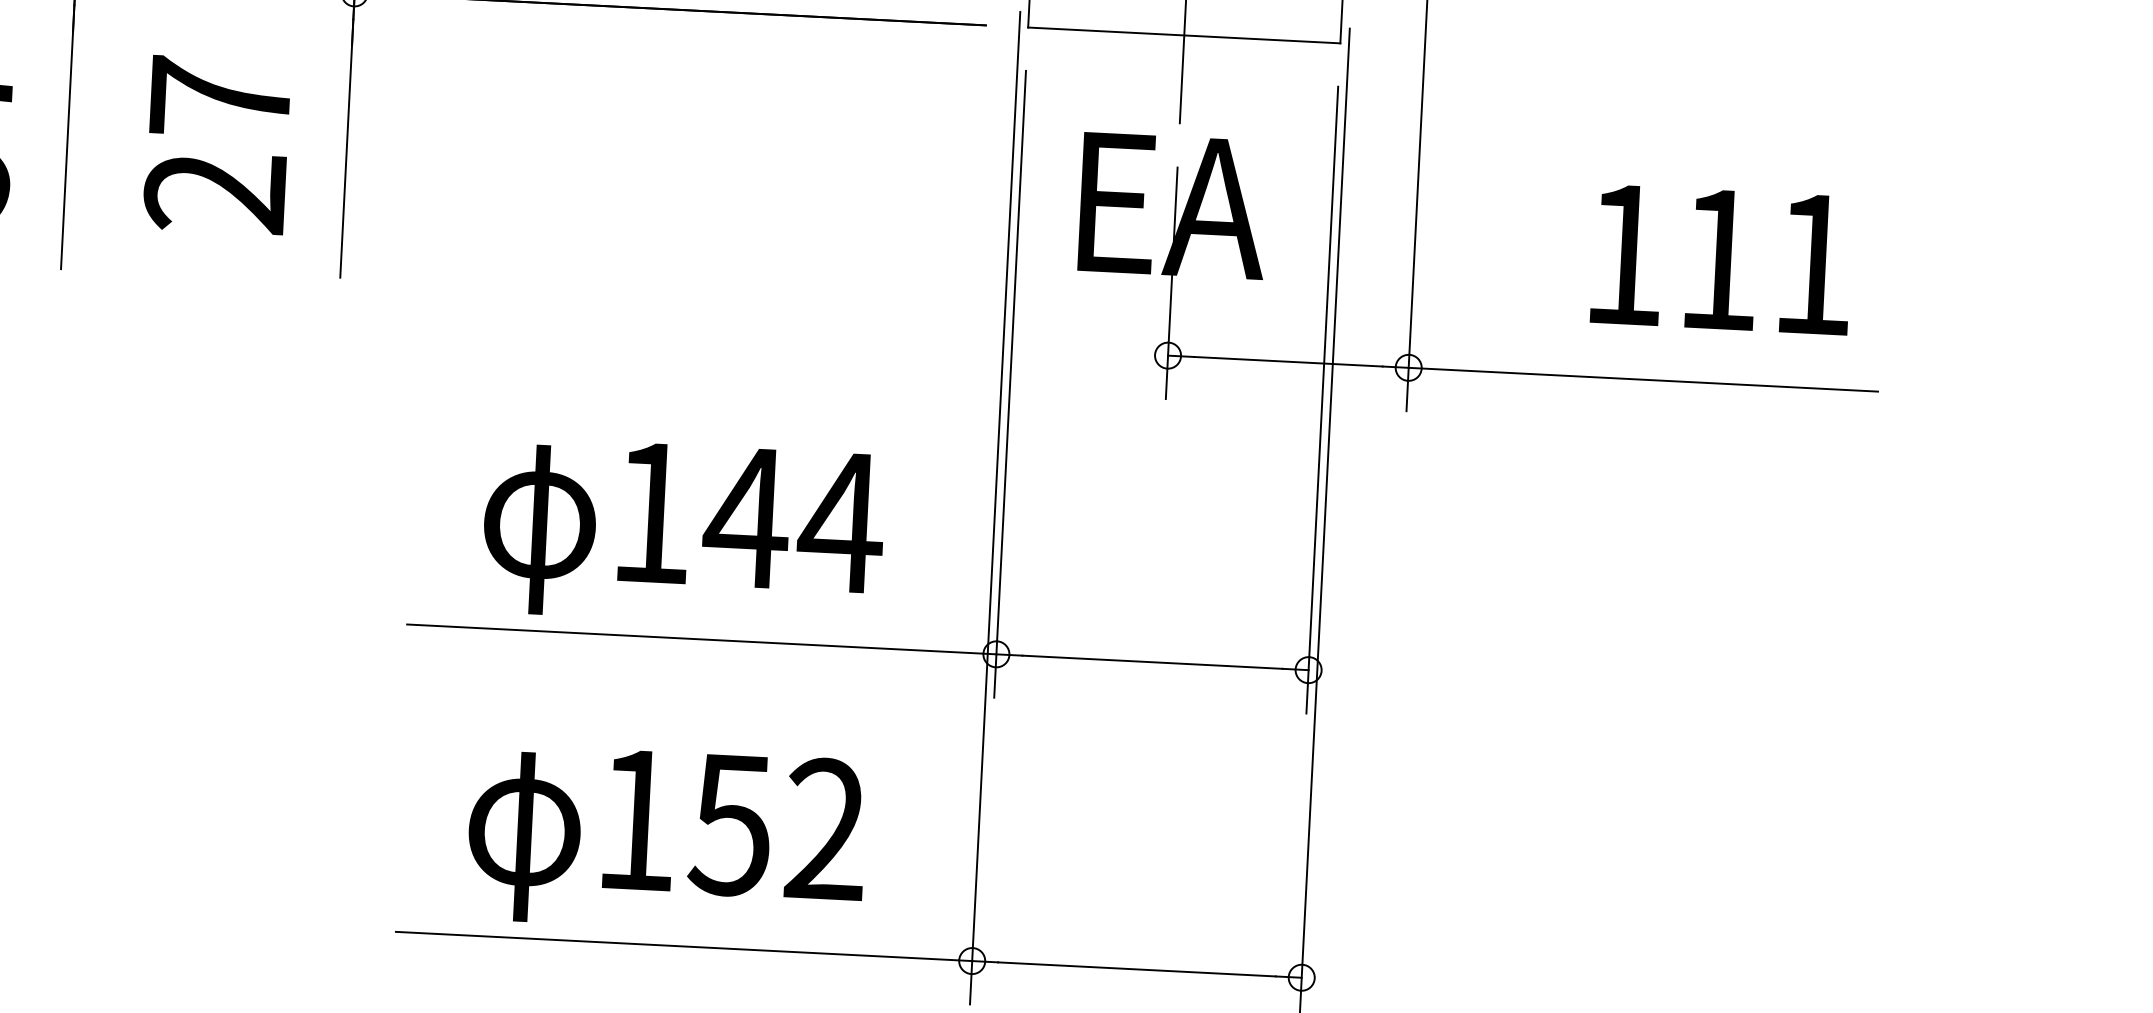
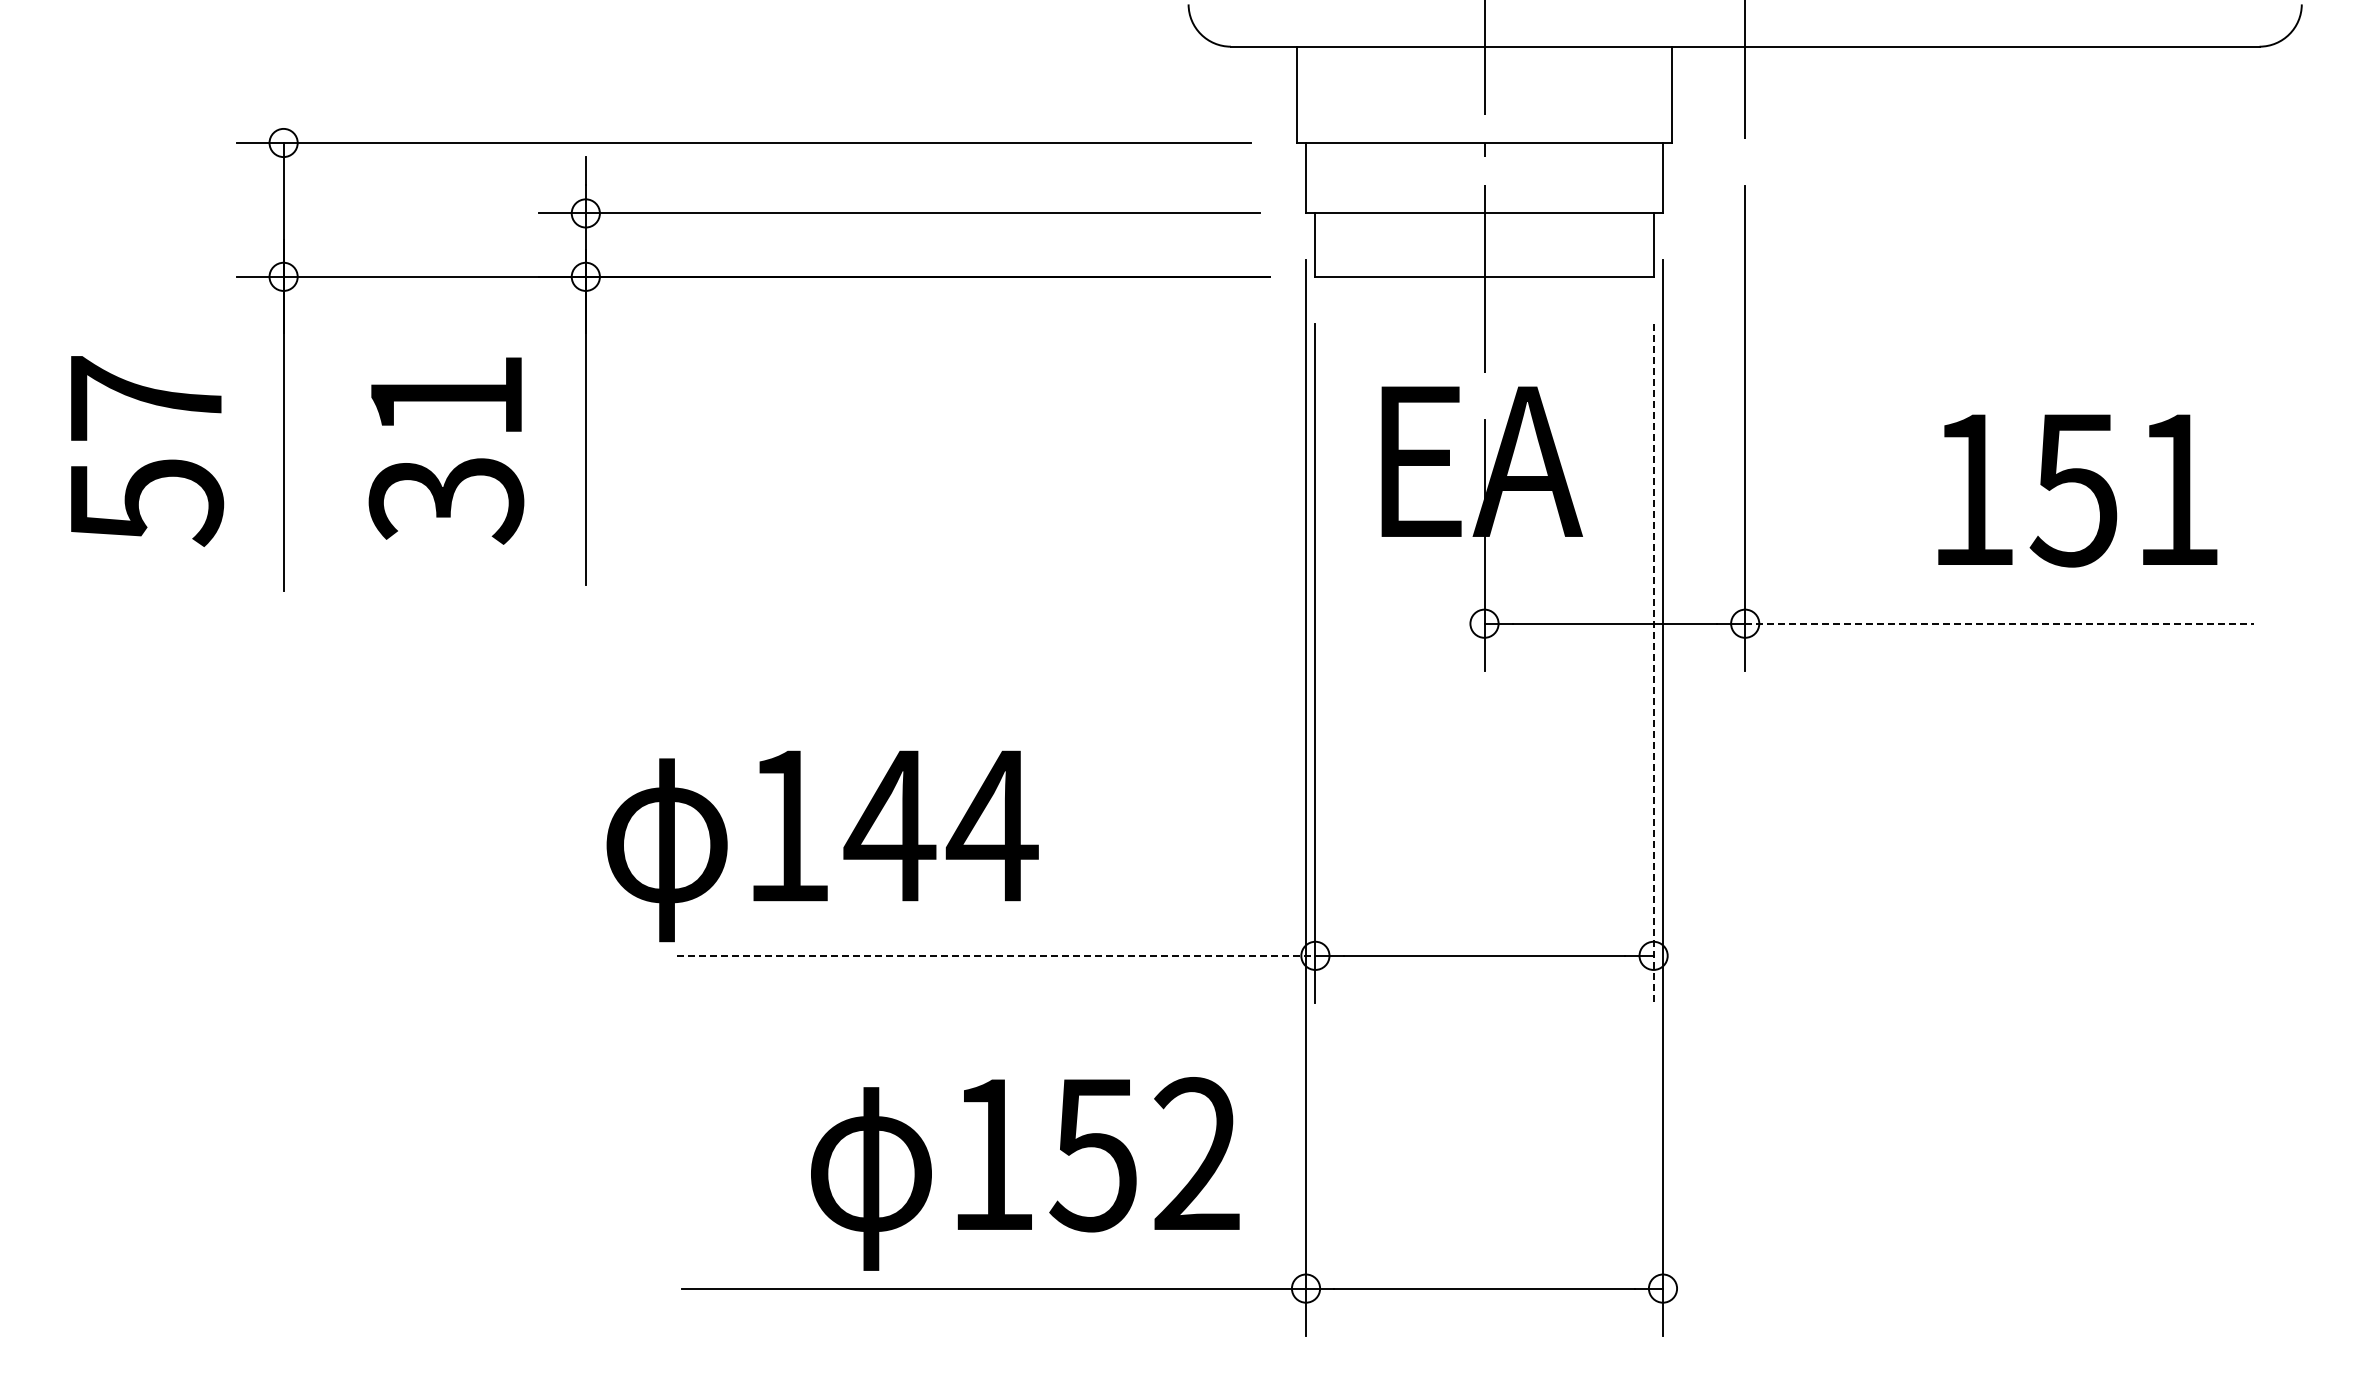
text: (217, 146) -> (446, 449), 27 -> 31
text: (1717, 260) -> (2073, 490), 111 -> 151
line: (1643, 379) -> (1999, 623), solid -> dashed
line: (1322, 400) -> (1653, 663), solid -> dashed
text: (683, 533) -> (822, 846), moved
line: (702, 639) -> (996, 955), solid -> dashed
text: (666, 839) -> (1025, 1173), moved

